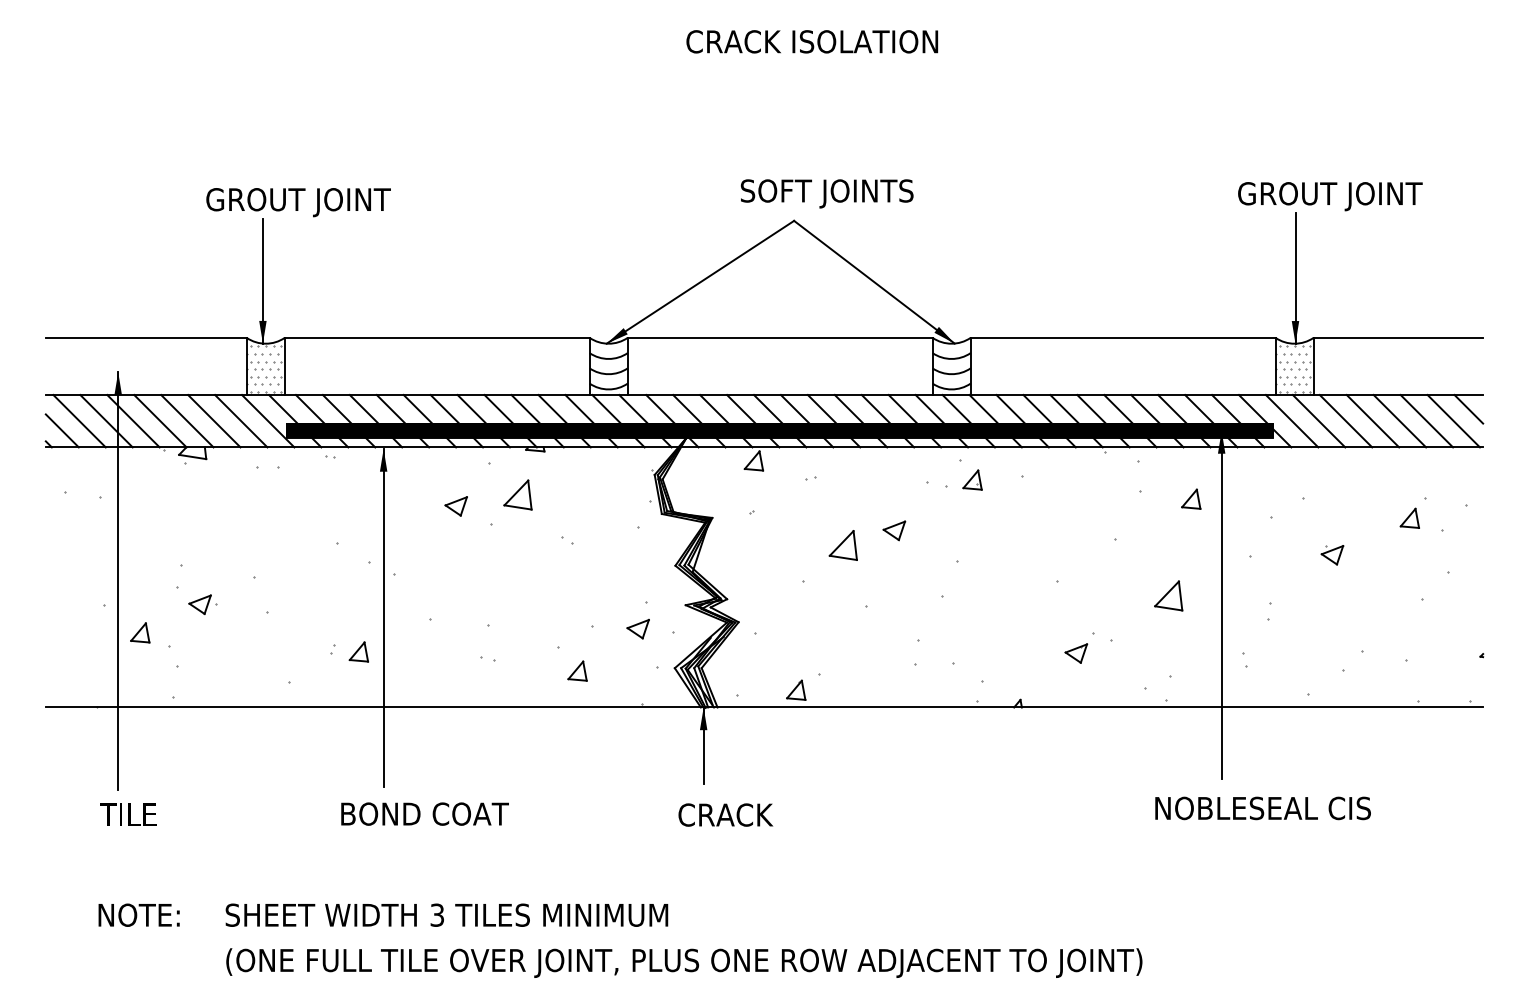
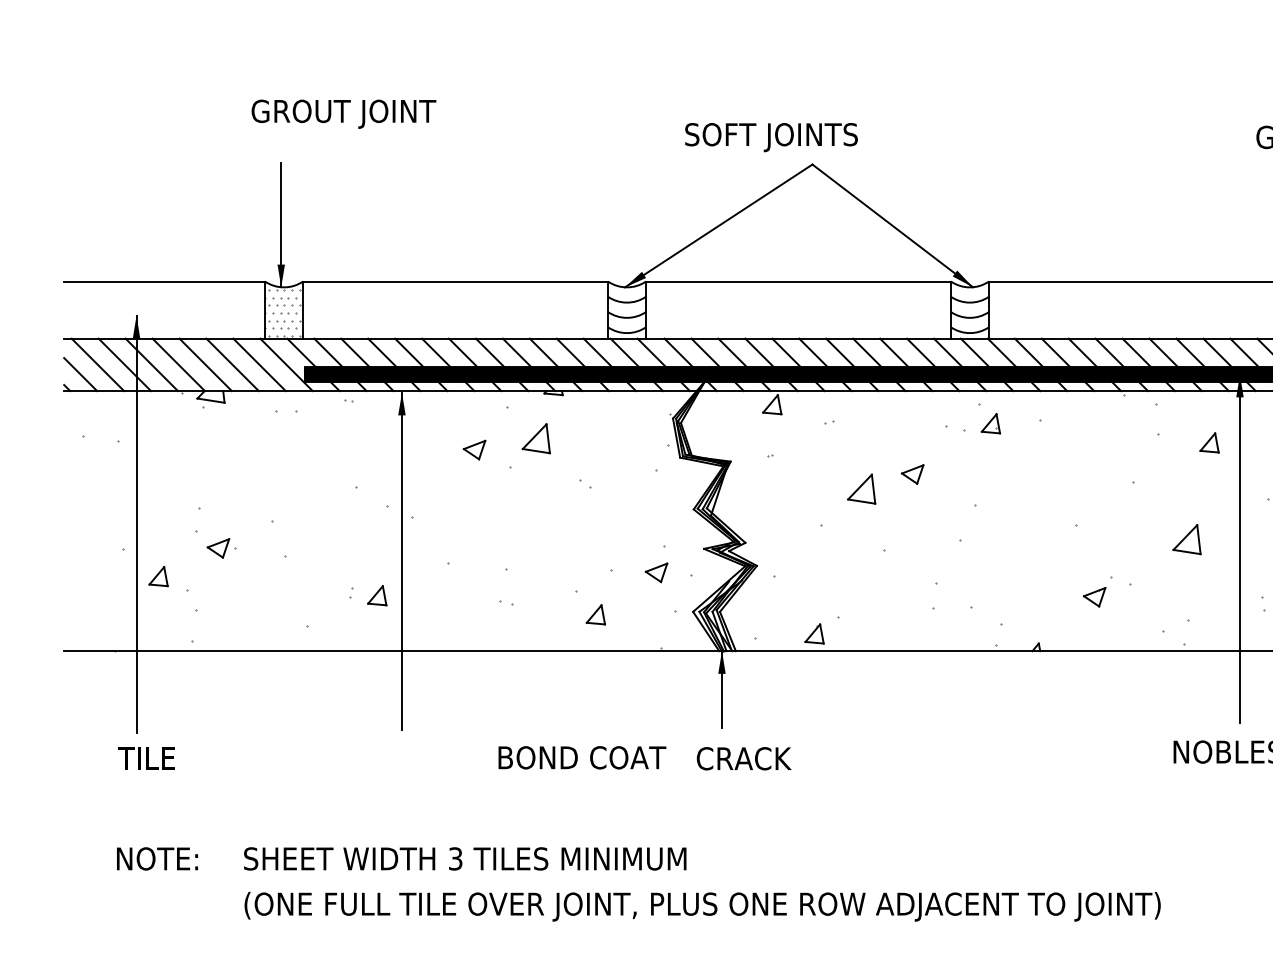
text: (827, 193) -> (771, 137), moved
text: (298, 202) -> (343, 114), moved
text: (424, 813) -> (581, 757), moved

